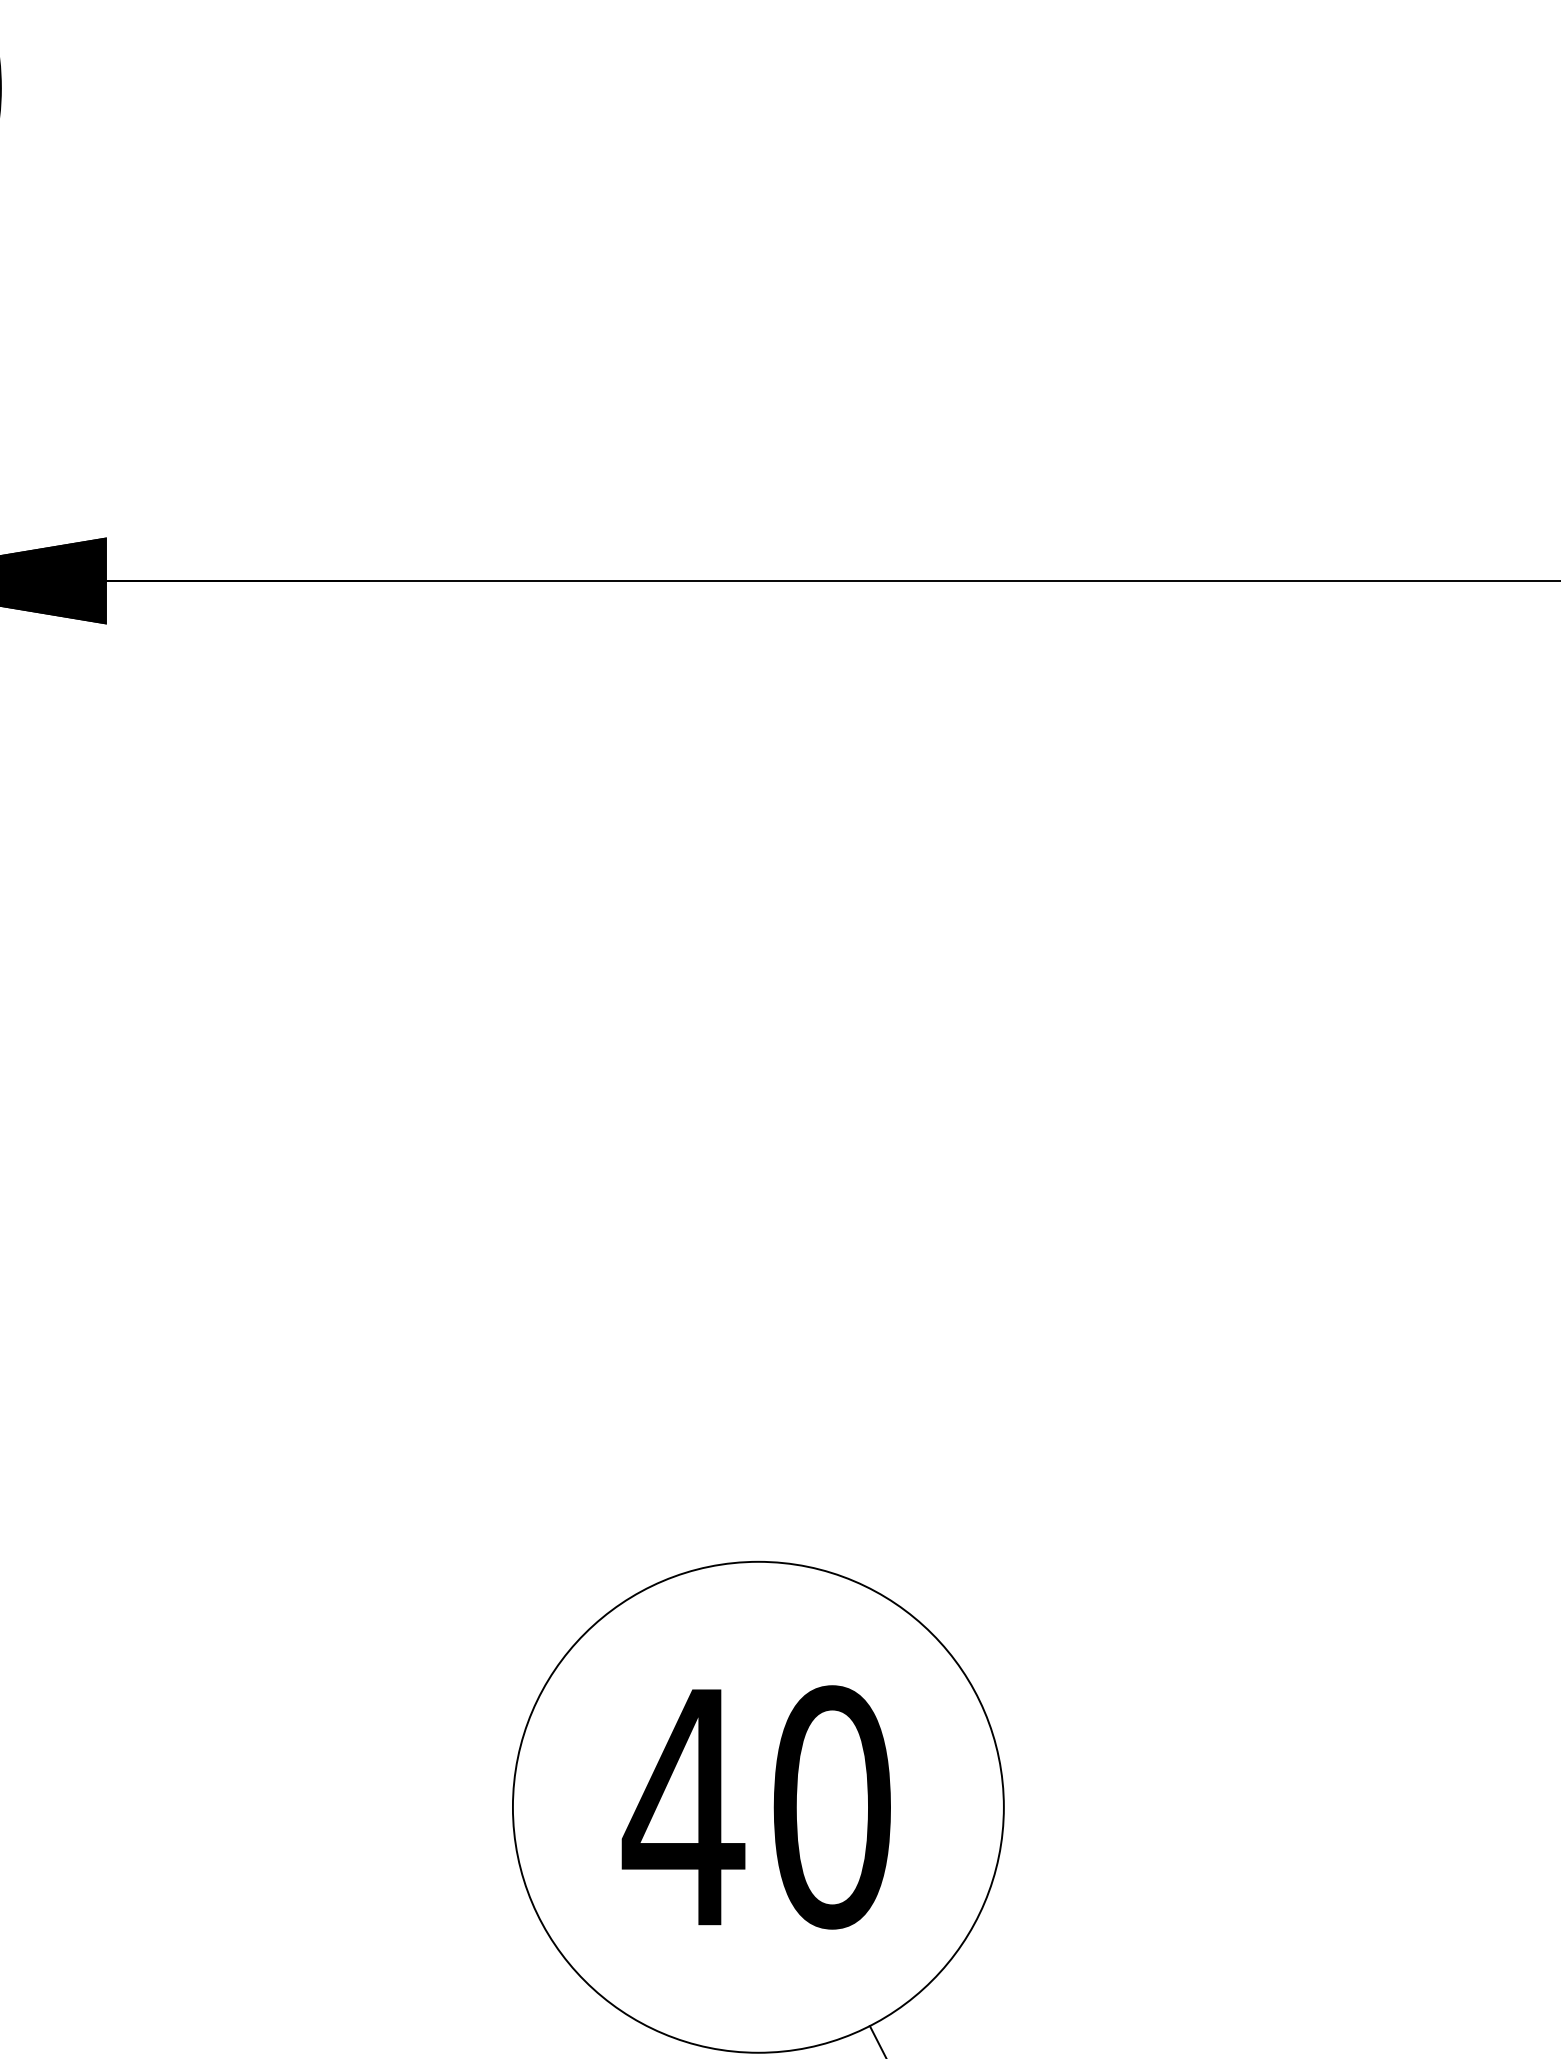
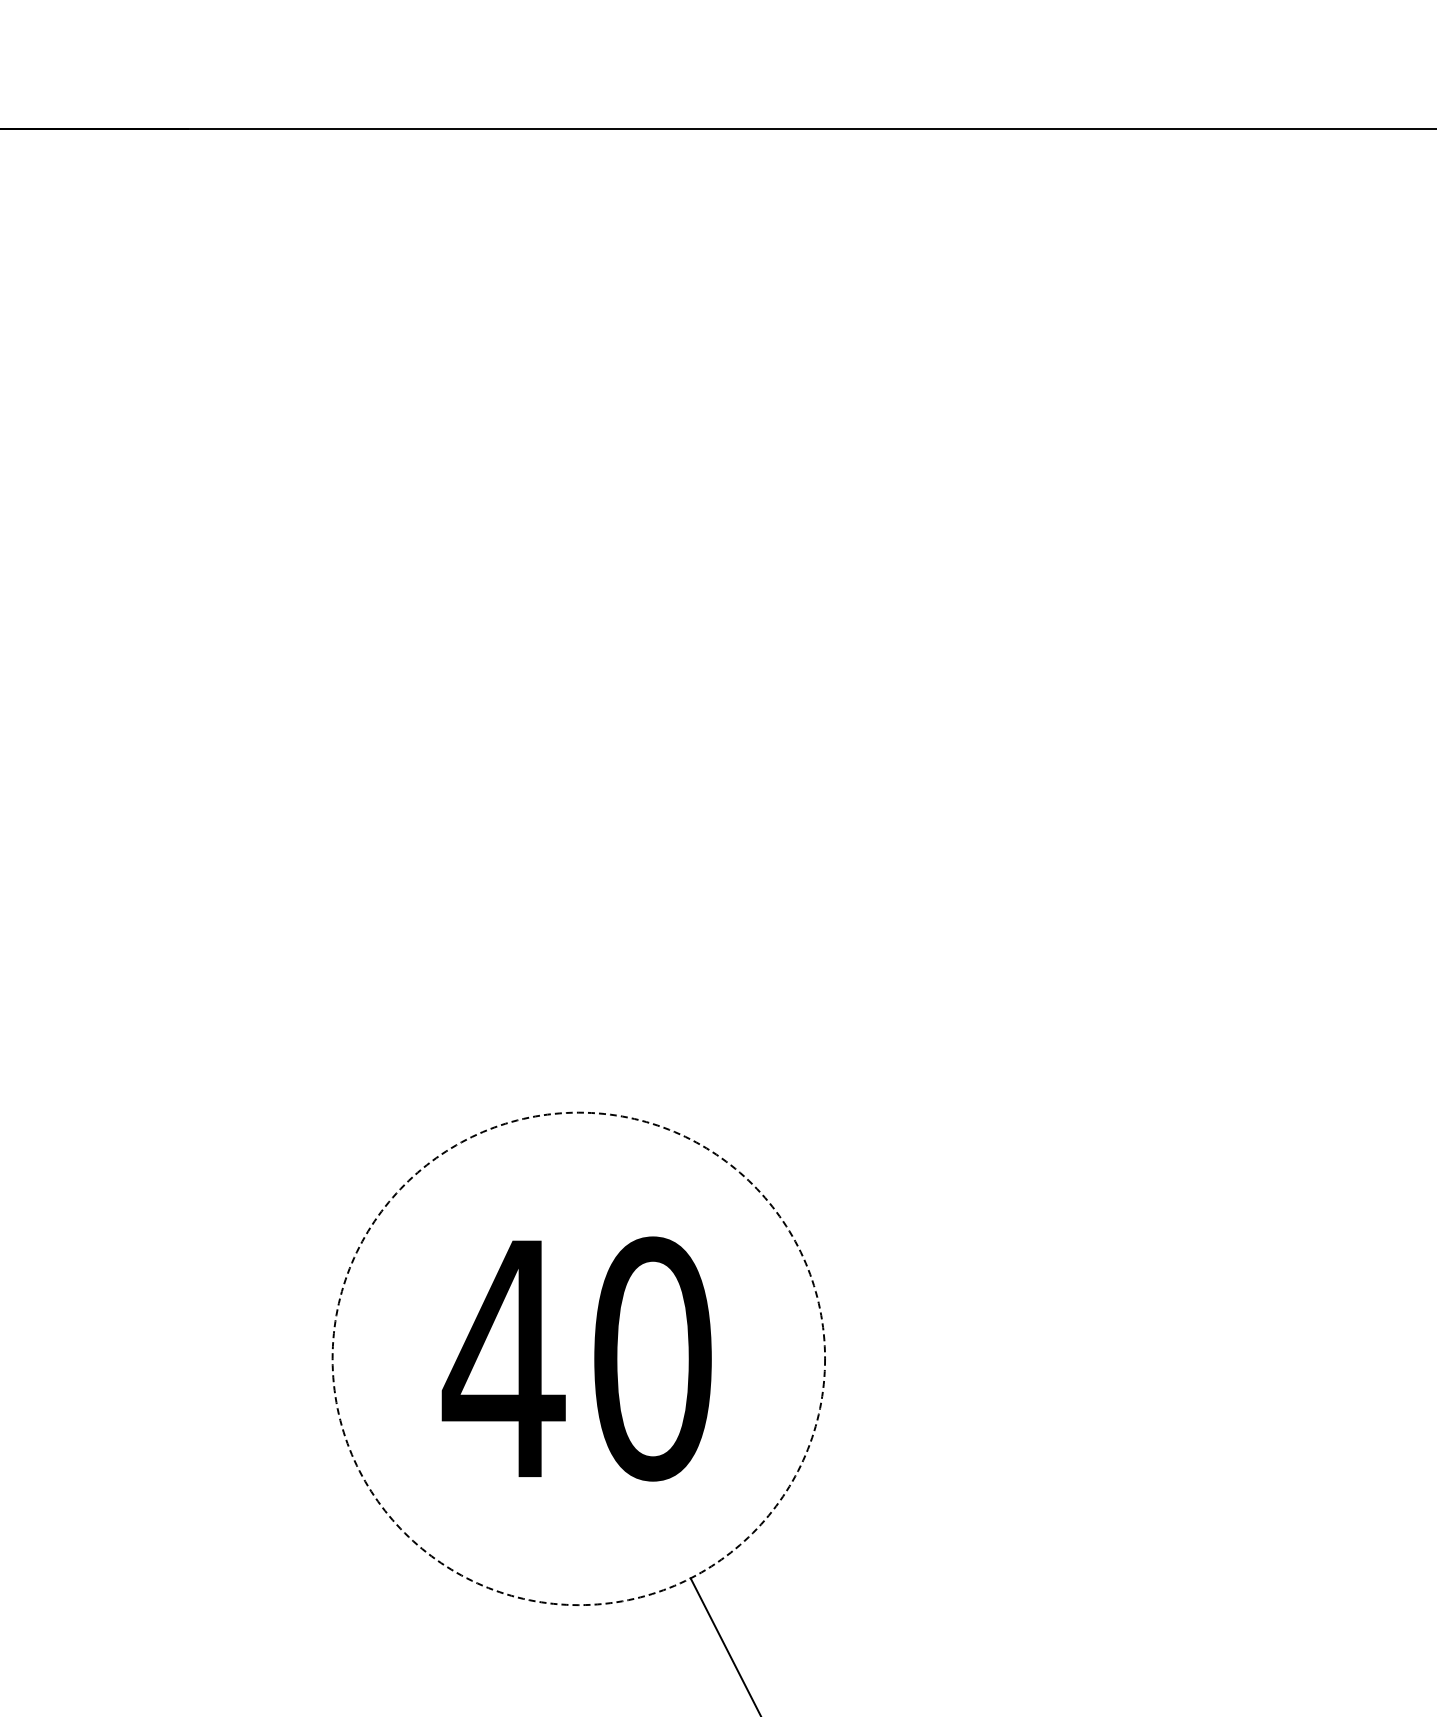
circle: (757, 1806) -> (577, 1358), solid -> dashed

